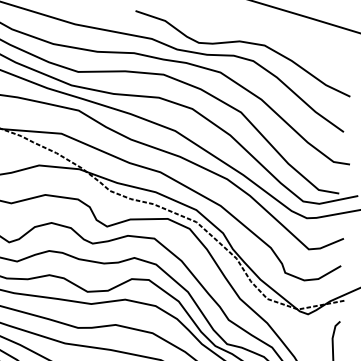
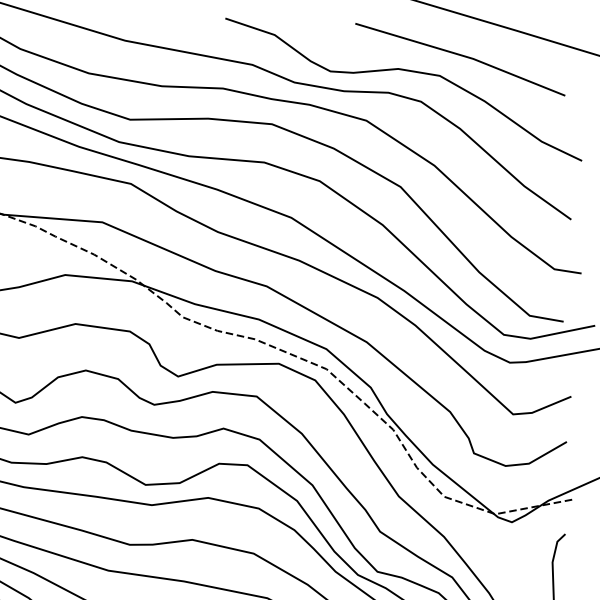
line: (277, 34) -> (461, 57), added

